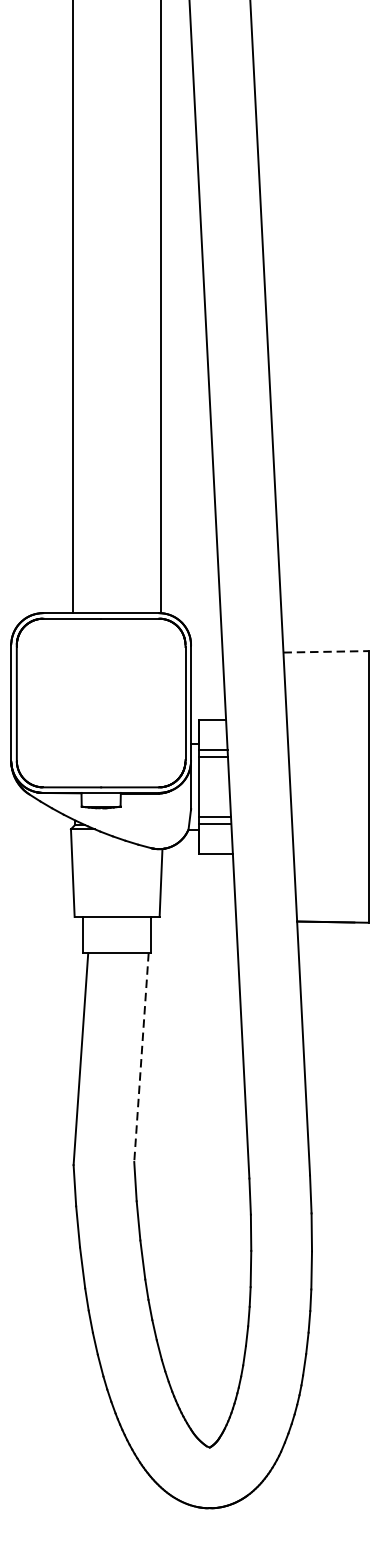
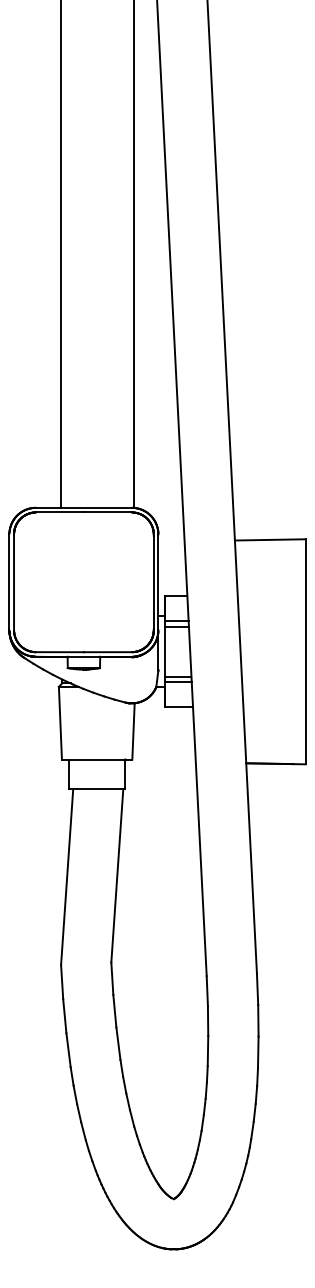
line: (326, 651) -> (270, 539), dashed -> solid
line: (141, 1056) -> (117, 875), dashed -> solid

